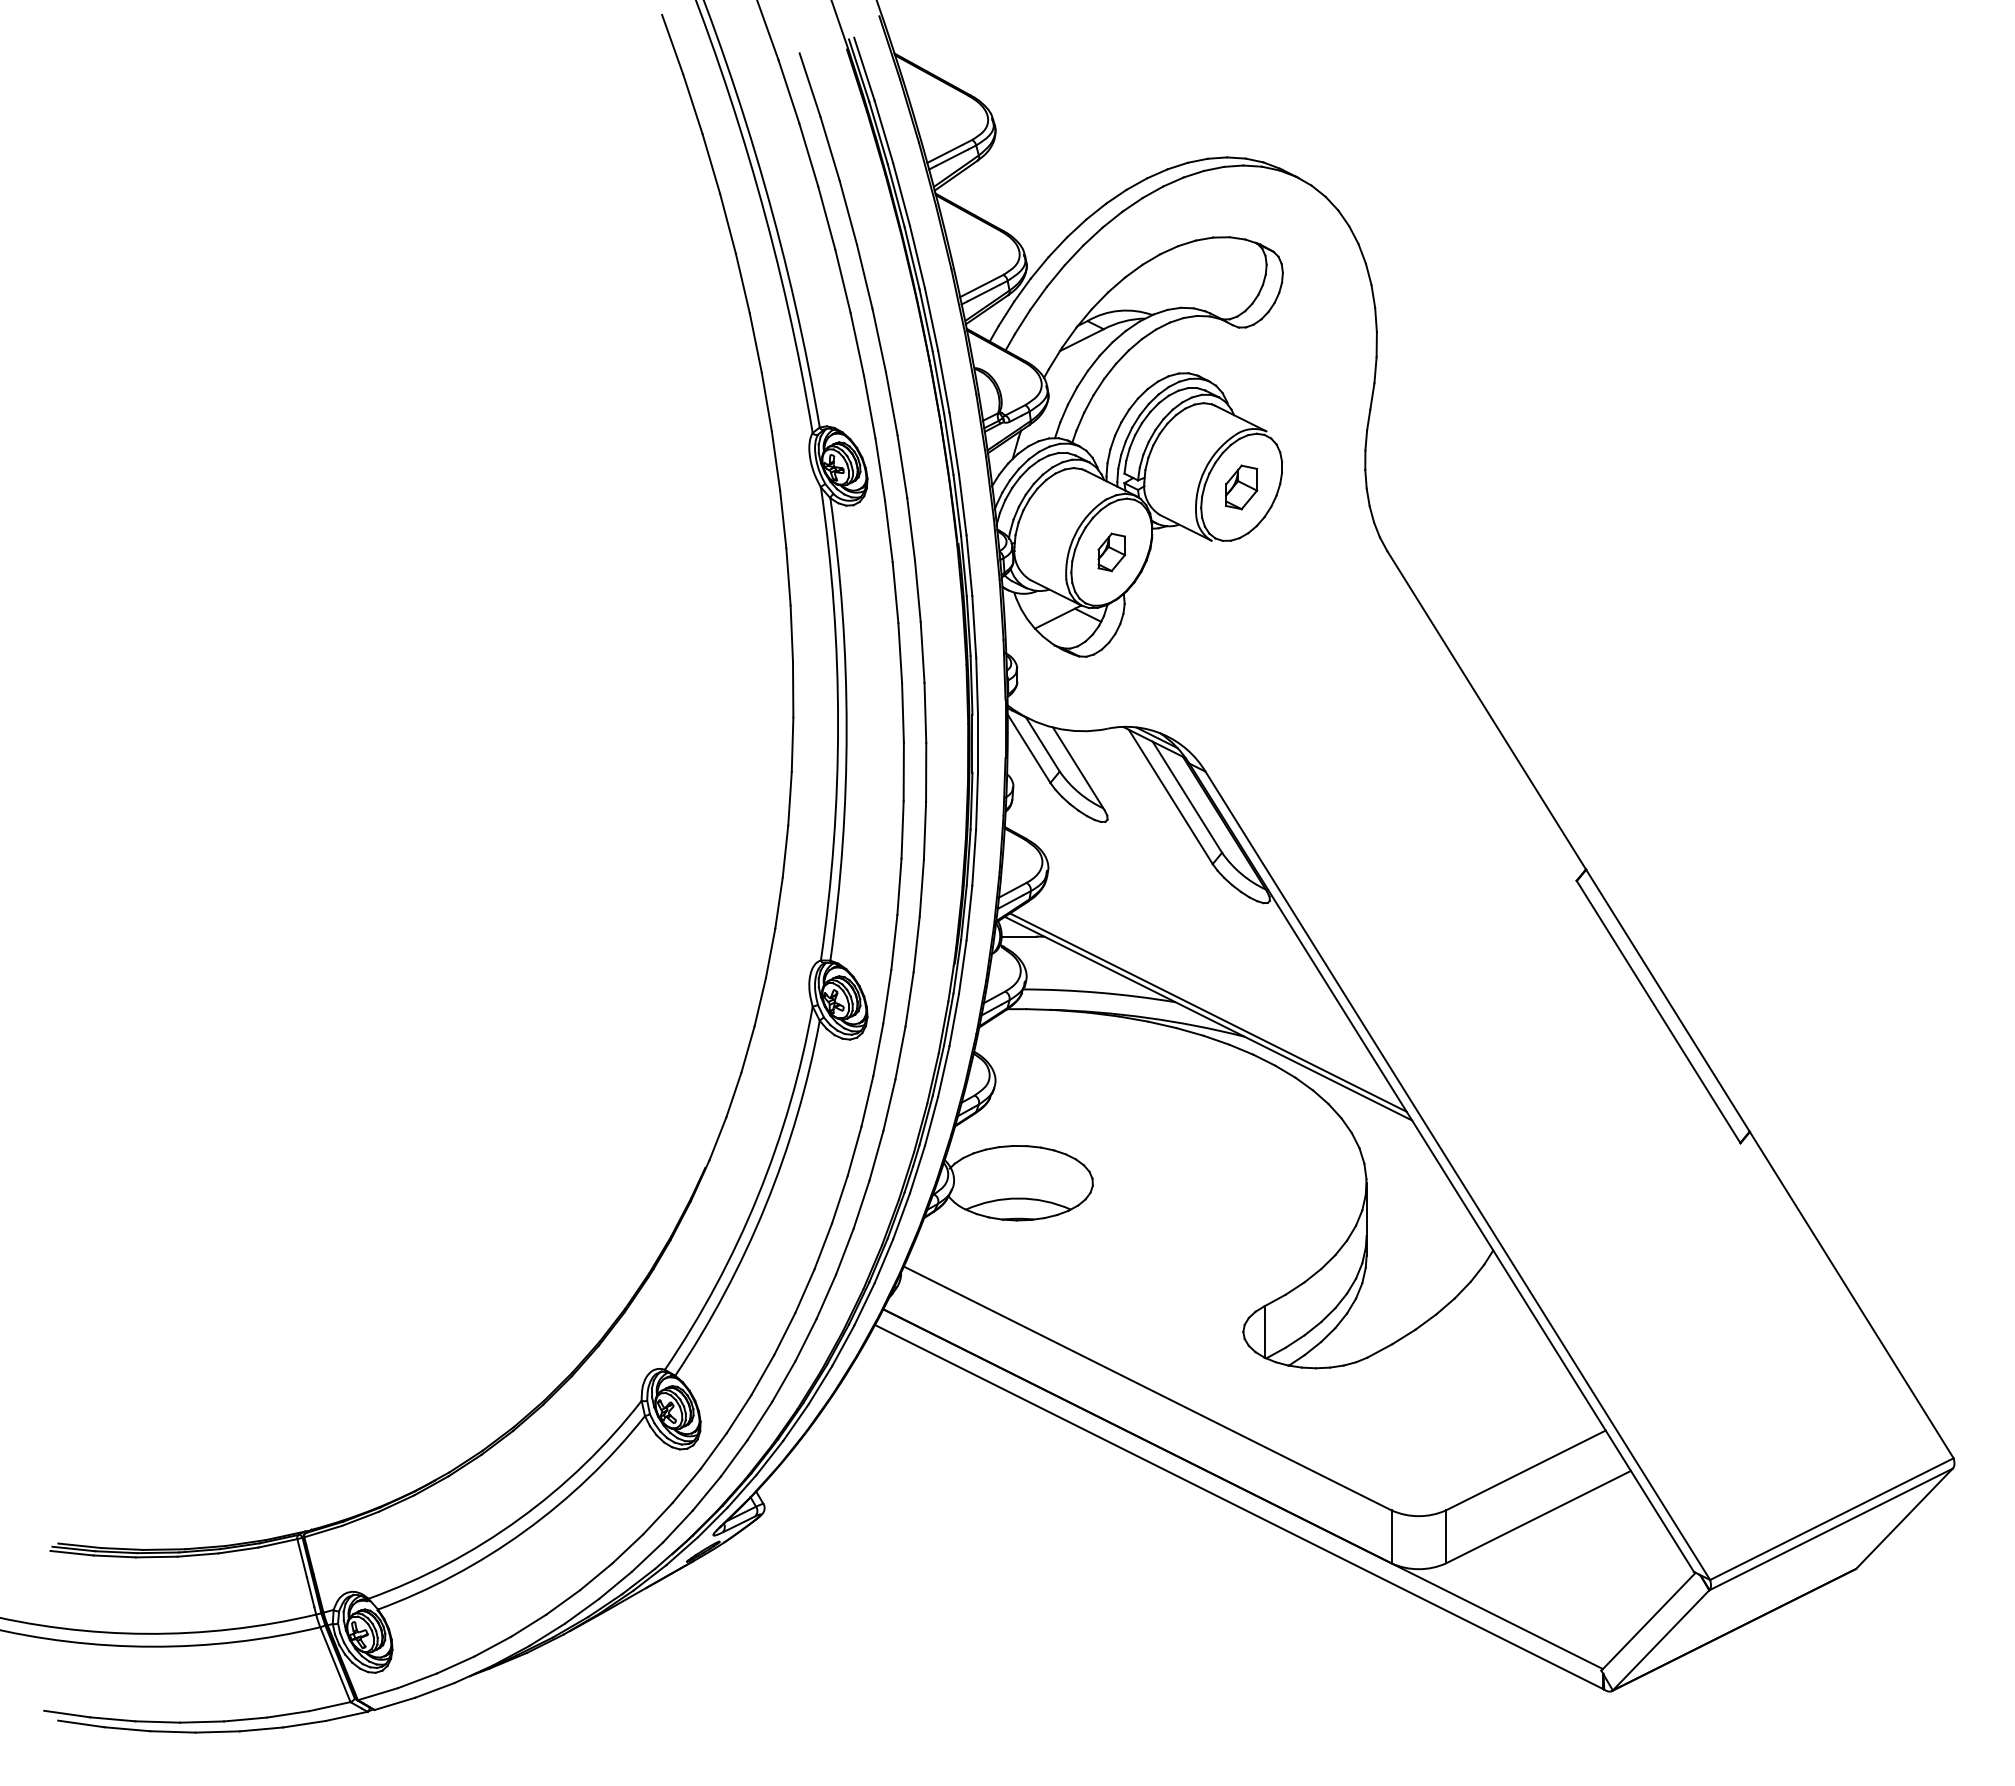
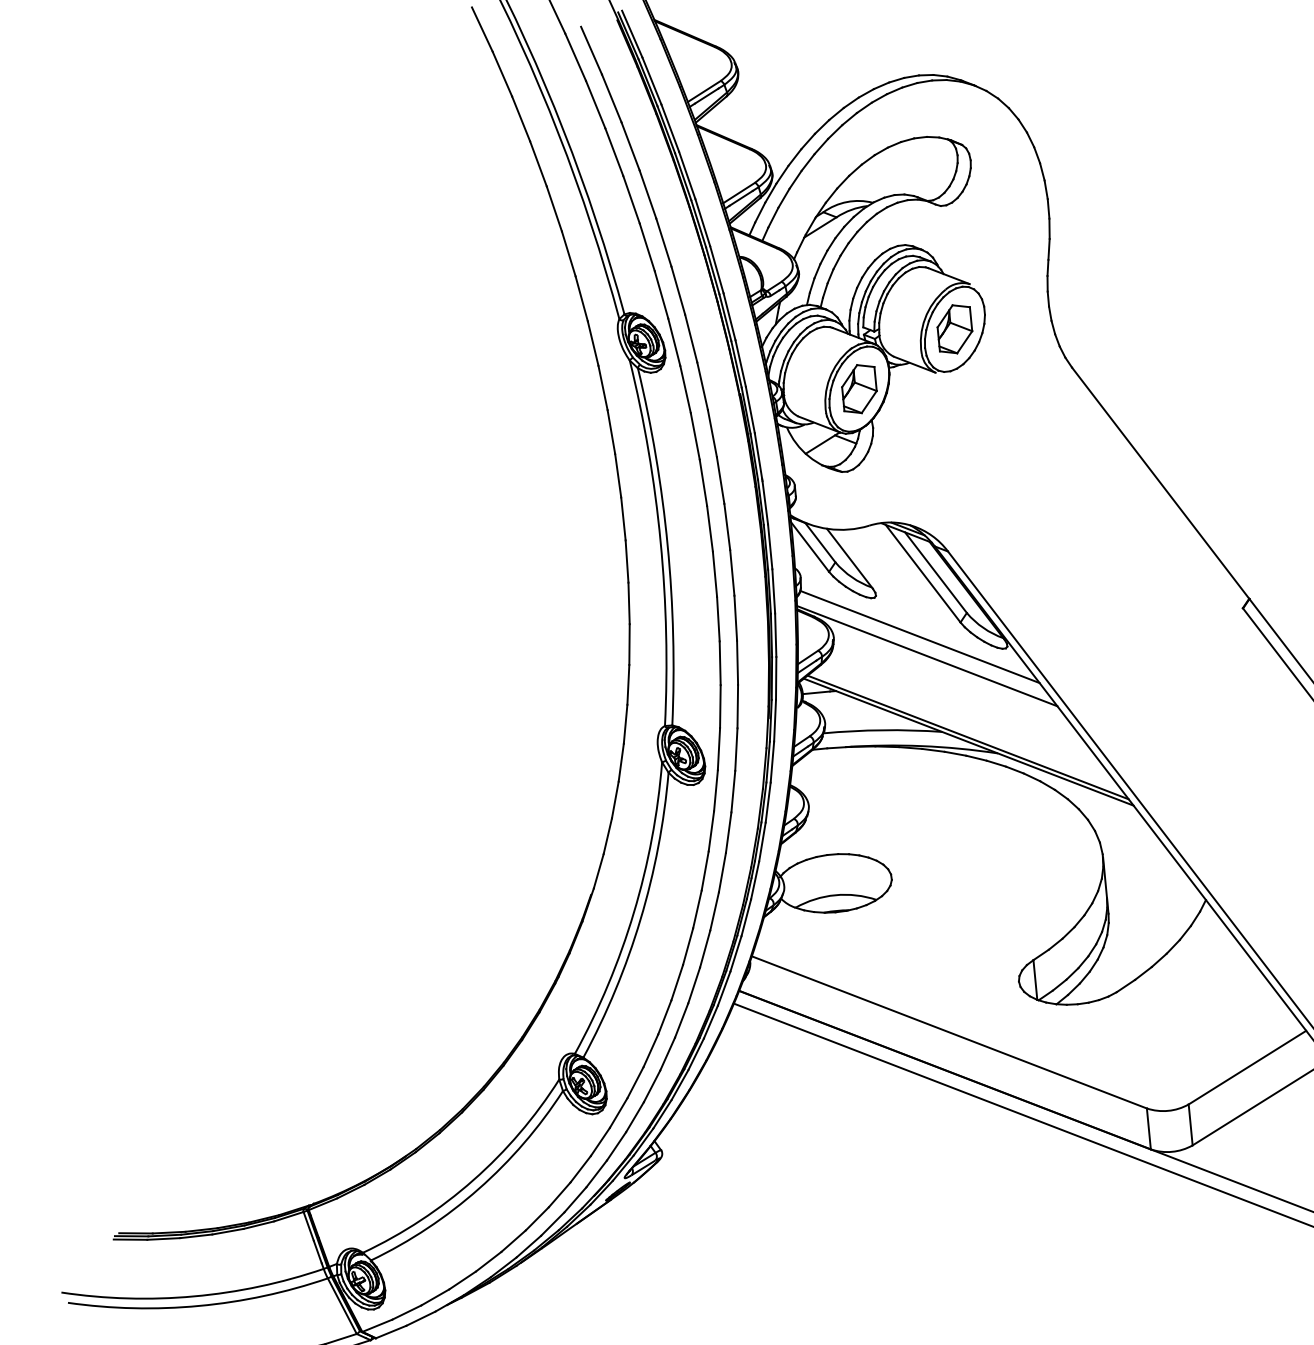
part: (1241, 487) -> (954, 329), size x1.43
part: (1111, 552) -> (859, 389), size x1.67
line: (1158, 877) -> (919, 636), added
line: (1165, 902) -> (926, 655), added

